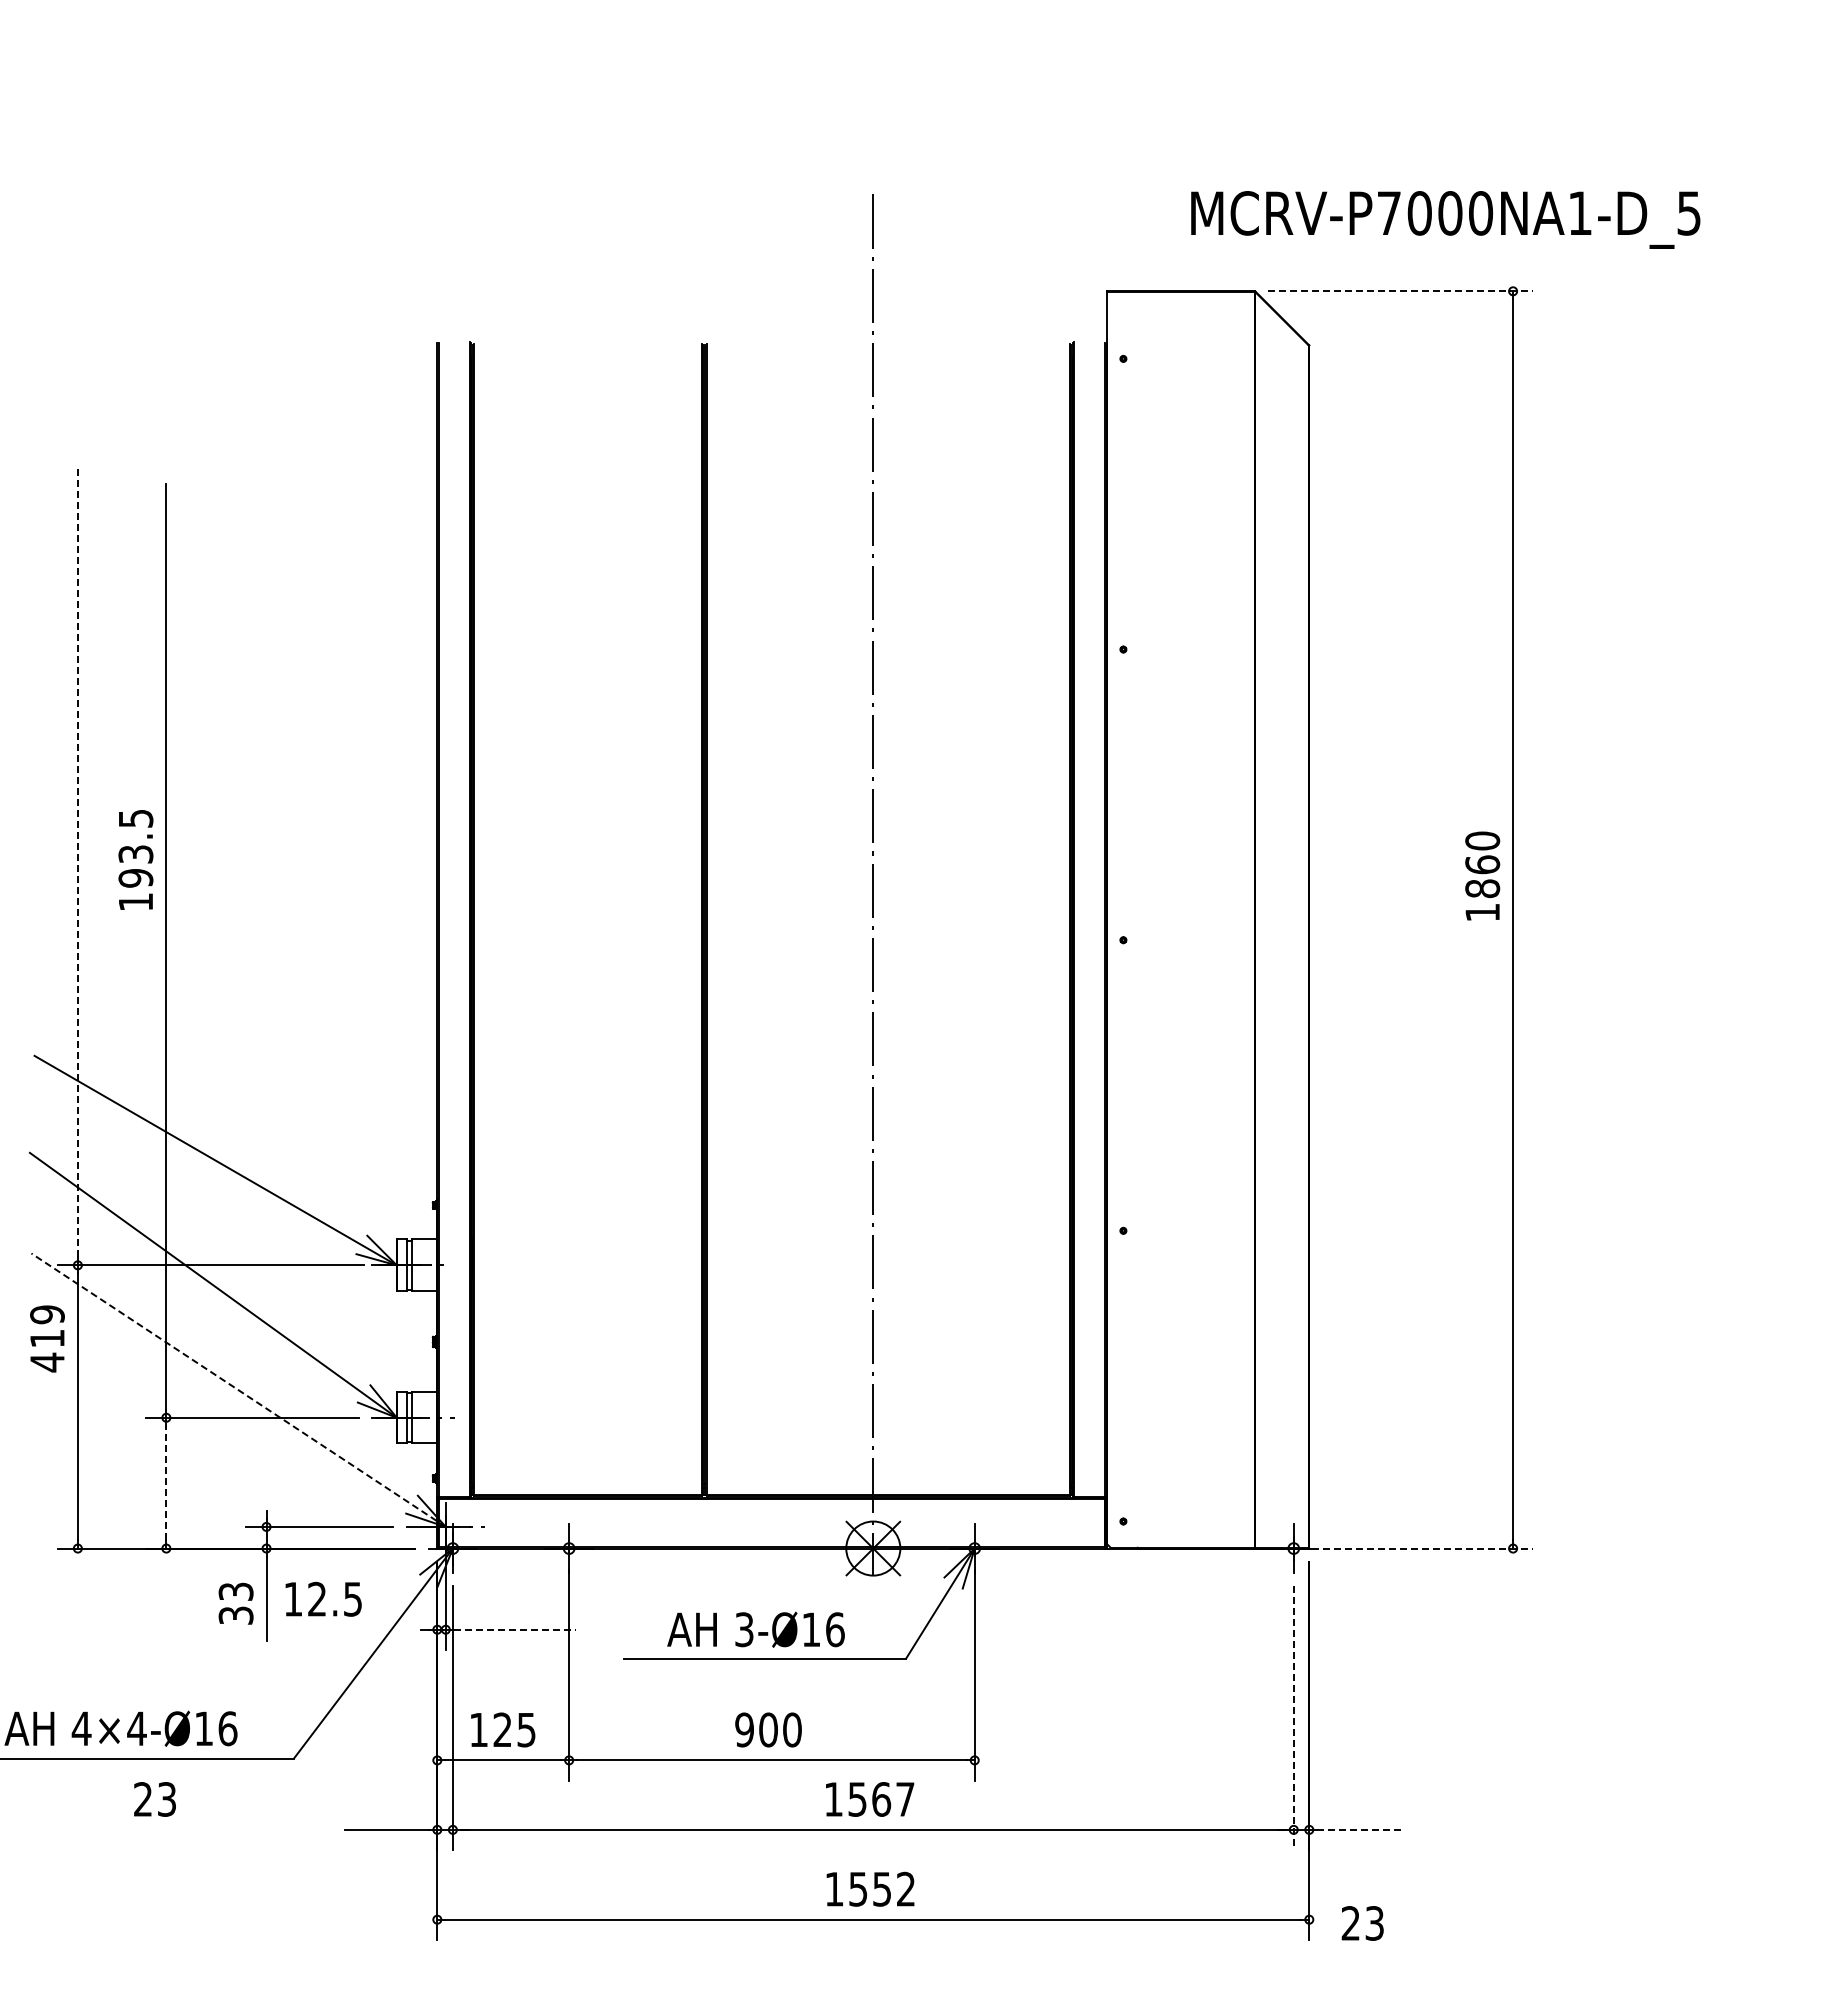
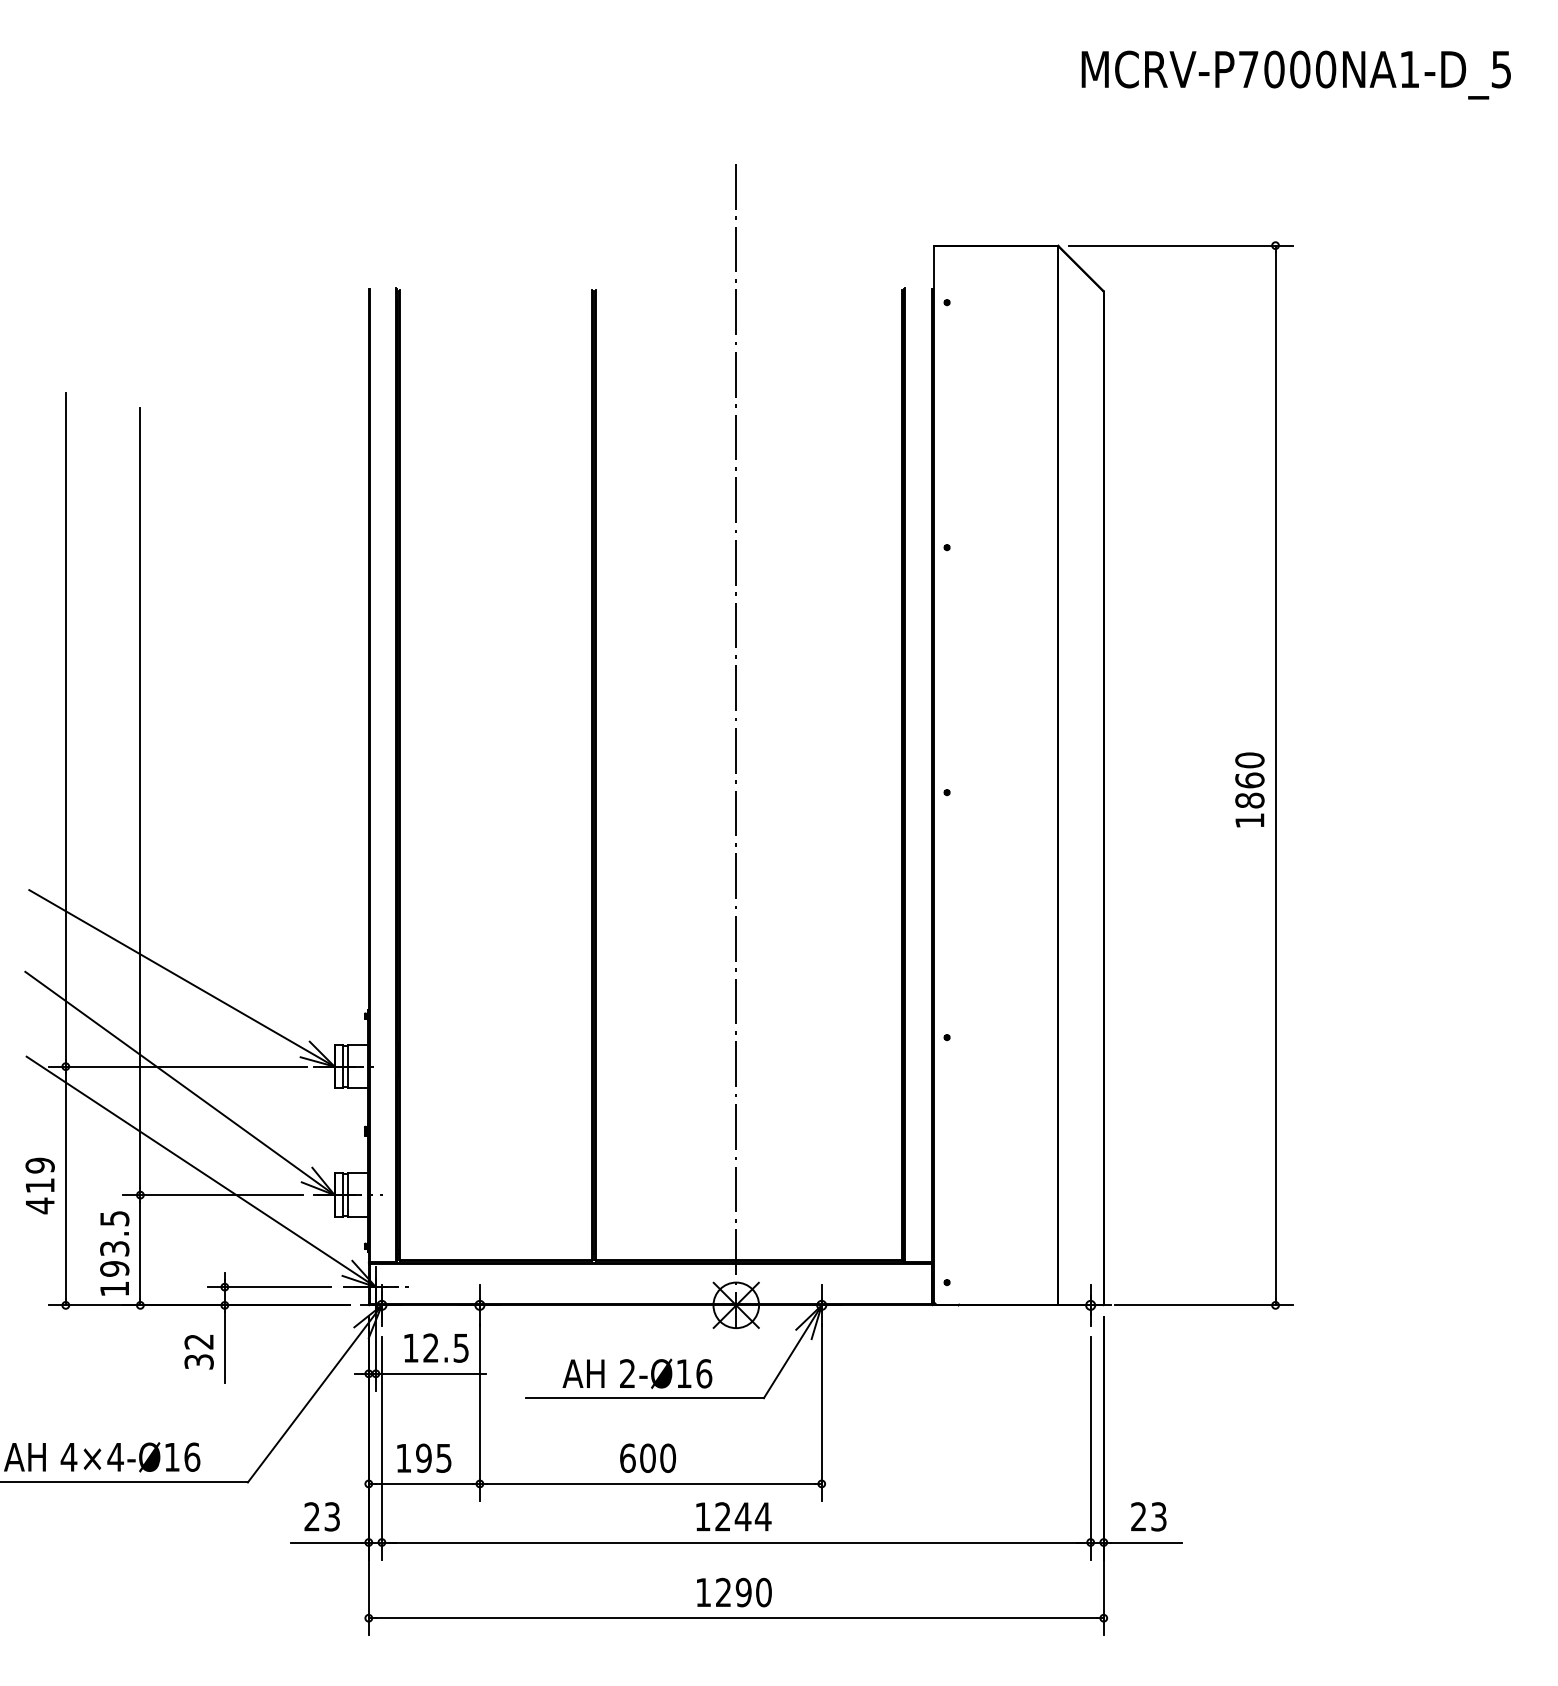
text: (1445, 219) -> (1296, 74), moved
line: (1401, 291) -> (1181, 245), dashed -> solid
text: (135, 859) -> (114, 1253), moved
line: (77, 861) -> (65, 726), dashed -> solid
text: (1482, 875) -> (1249, 789), moved
text: (47, 1338) -> (40, 1185), moved
line: (238, 1389) -> (201, 1171), dashed -> solid
line: (166, 1482) -> (140, 1249), dashed -> solid
line: (1428, 1548) -> (1204, 1305), dashed -> solid
text: (235, 1591) -> (198, 1341), 33 -> 32
text: (323, 1598) -> (436, 1347), moved
line: (515, 1629) -> (434, 1373), dashed -> solid
text: (744, 1629) -> (627, 1373), 3-Ø16 -> 2-Ø16
line: (1293, 1718) -> (1090, 1448), dashed -> solid
text: (502, 1729) -> (423, 1457), 125 -> 195
text: (744, 1729) -> (627, 1457), 900 -> 600
text: (154, 1799) -> (321, 1516), moved
text: (881, 1799) -> (743, 1516), 1567 -> 1244
line: (1360, 1829) -> (1146, 1542), dashed -> solid
text: (882, 1888) -> (744, 1591), 1552 -> 1290
text: (1362, 1923) -> (1148, 1516), moved

